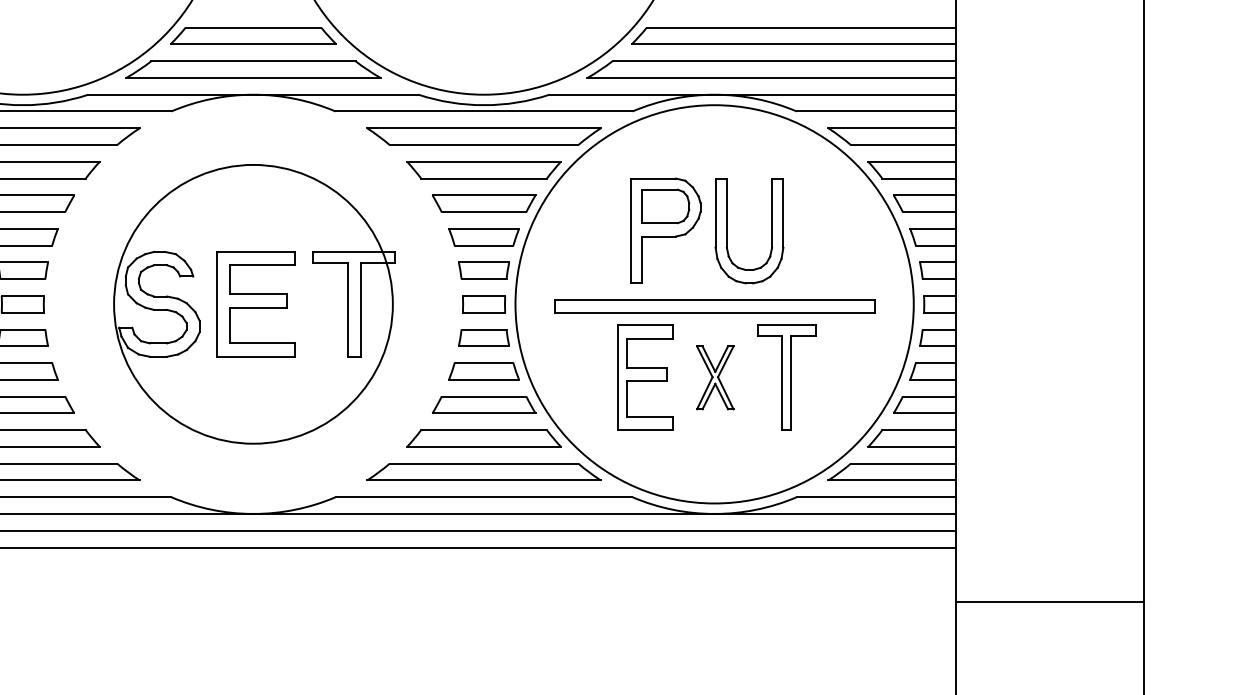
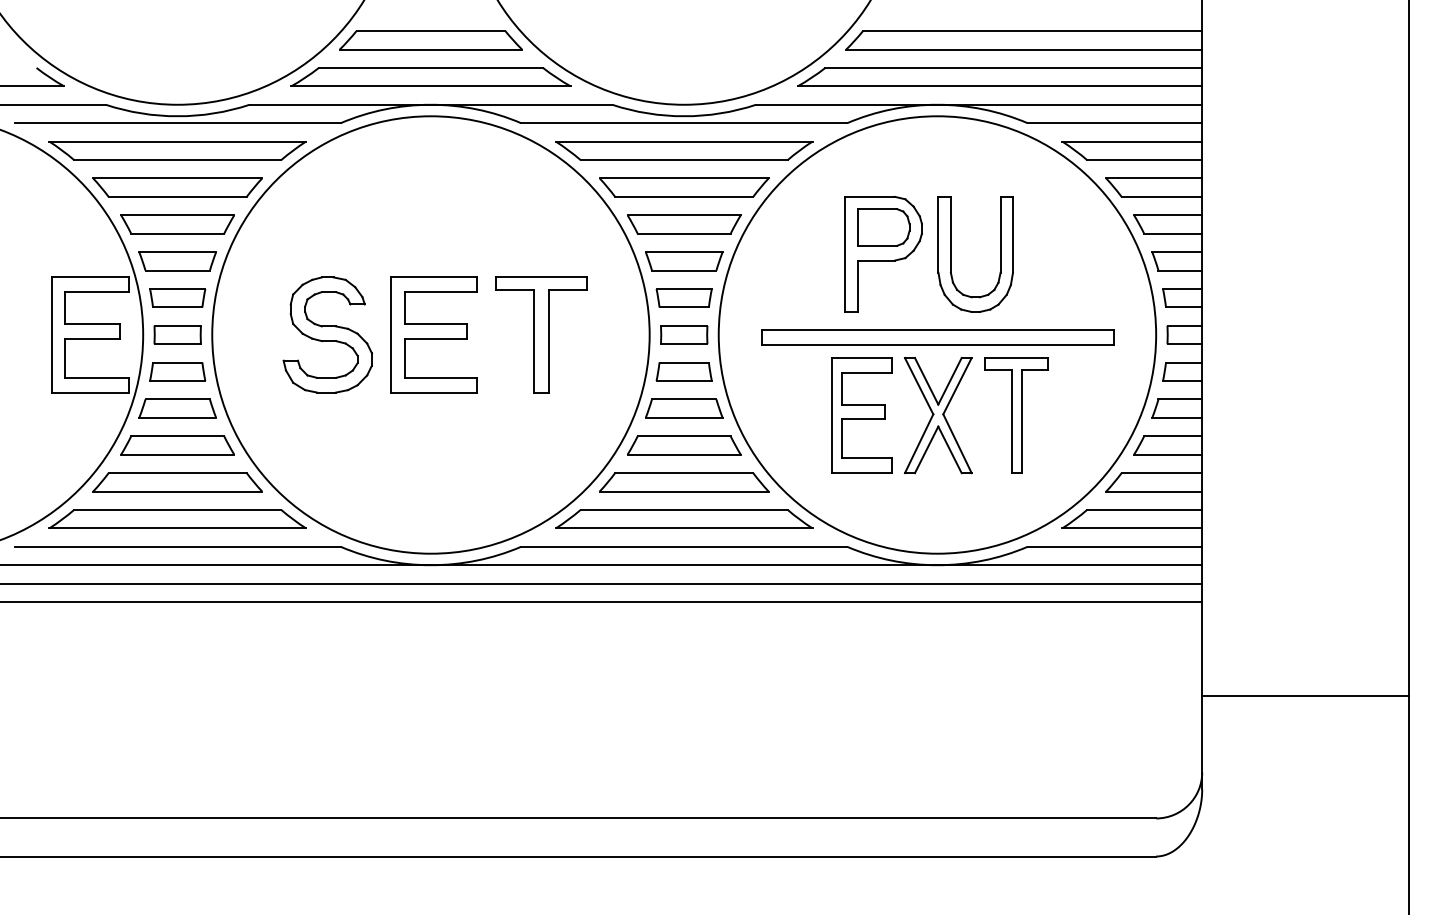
circle: (253, 303) -> (430, 334), size x1.43
part: (714, 377) -> (937, 415), size x1.67
line: (1049, 602) -> (1305, 696), moved

